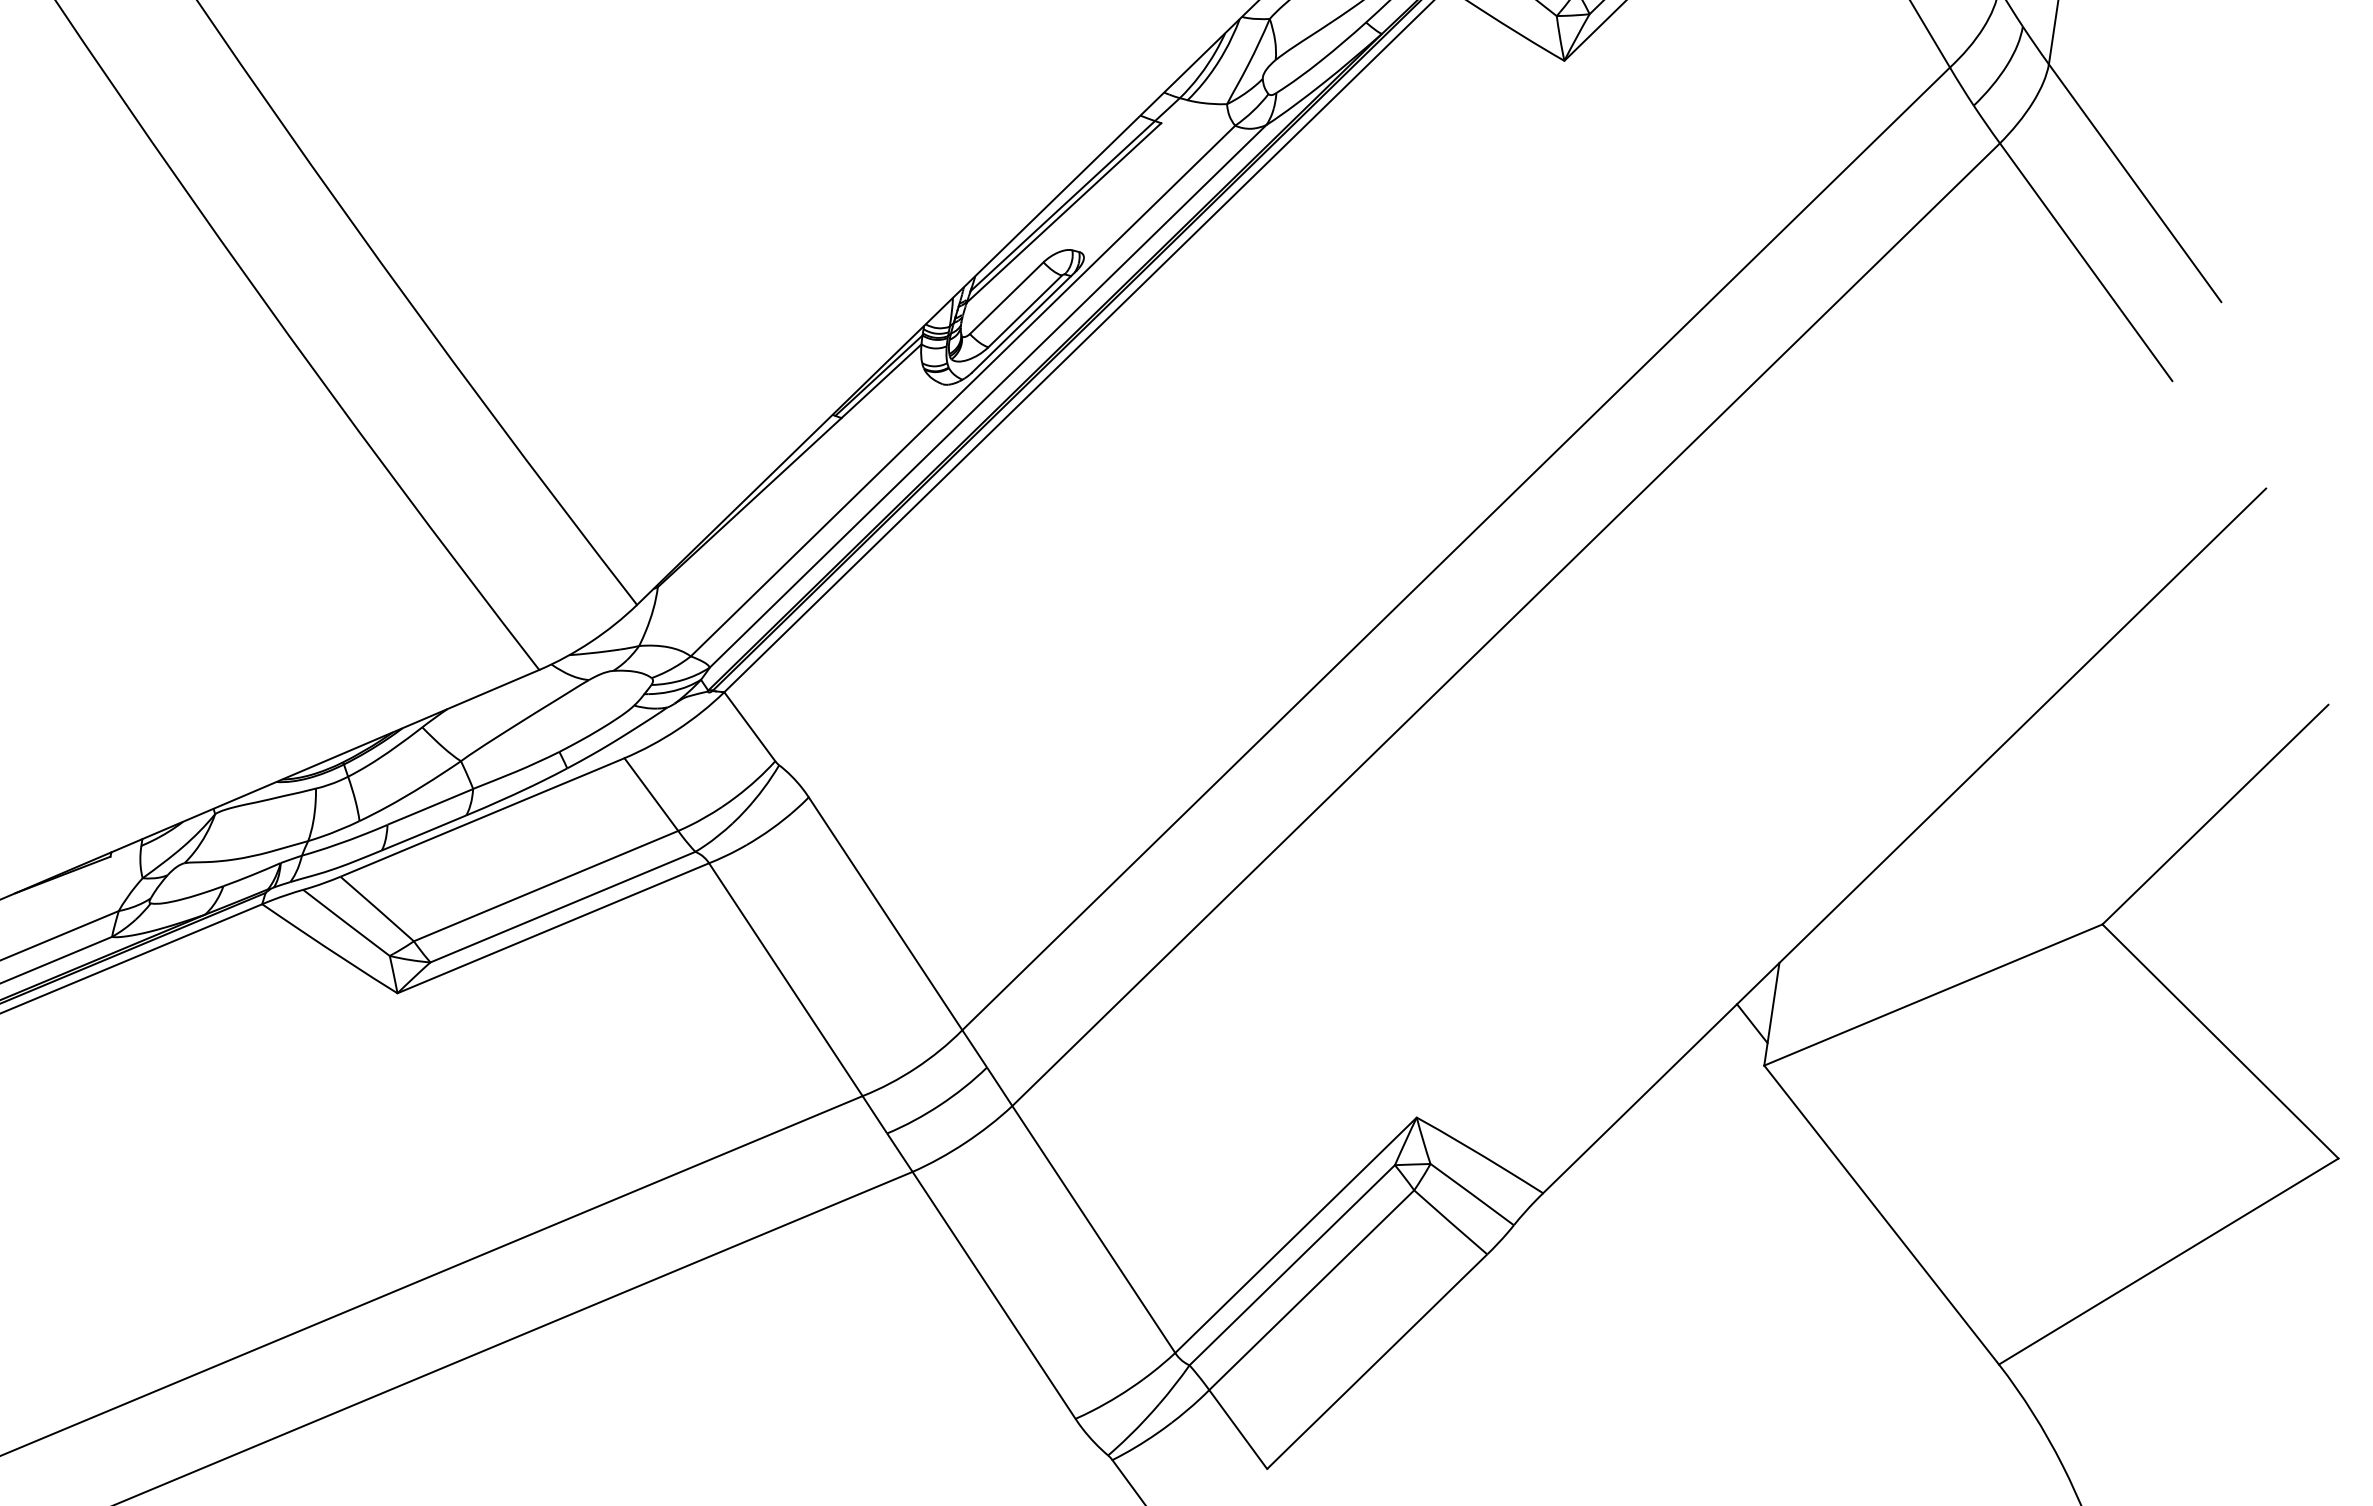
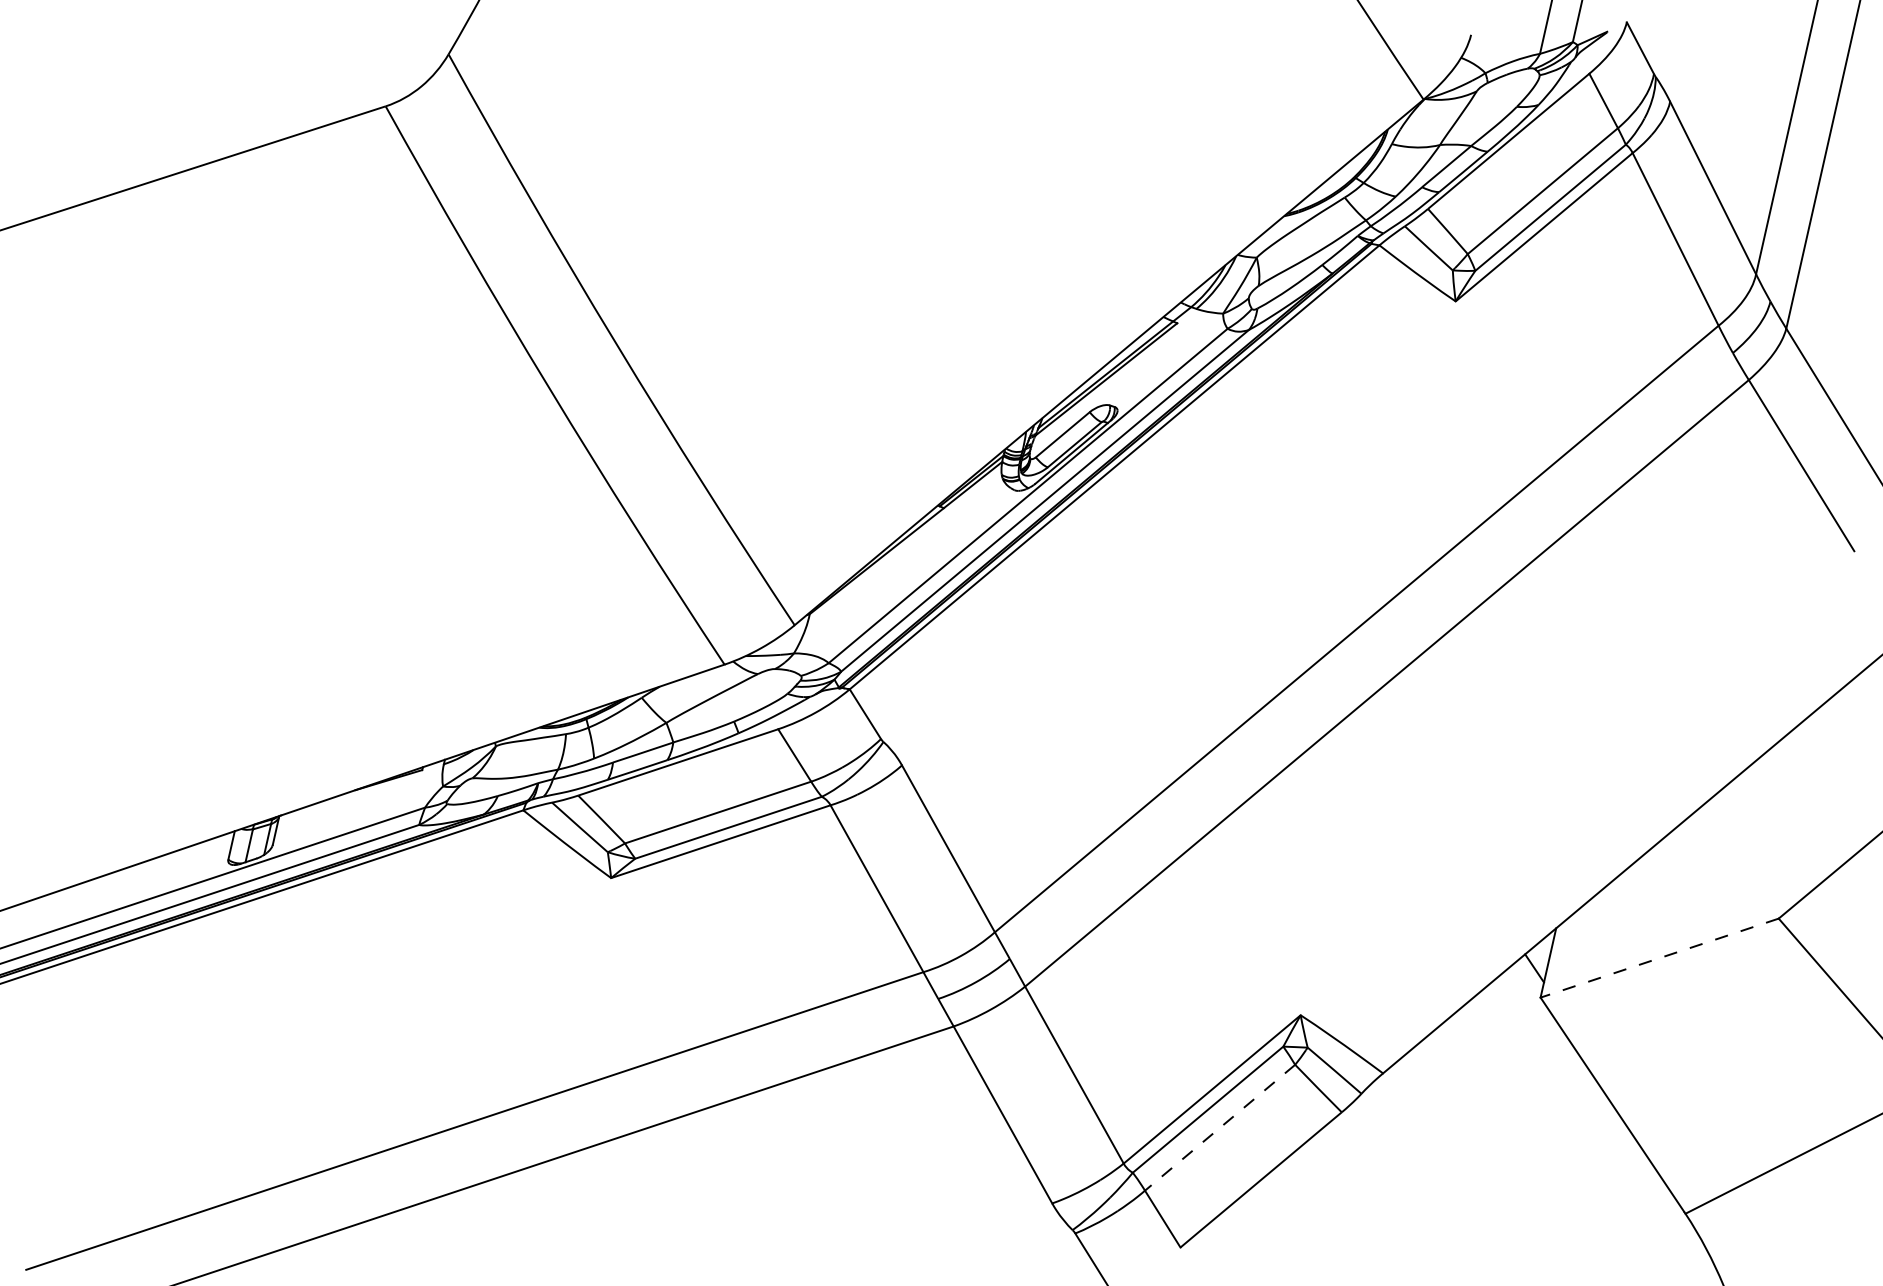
line: (1933, 995) -> (1659, 958), solid -> dashed
line: (1312, 1289) -> (1220, 1127), solid -> dashed

